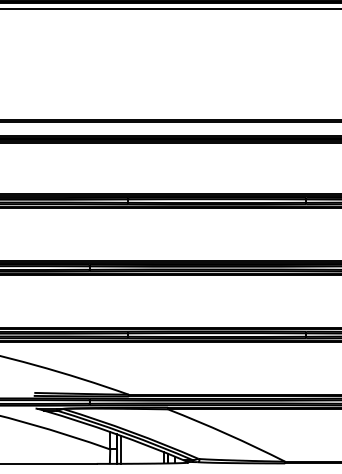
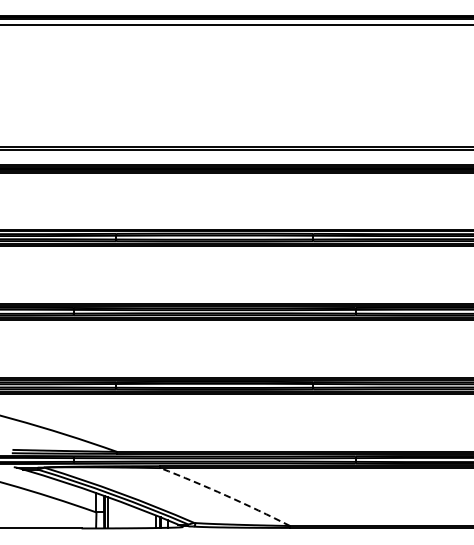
arc: (227, 434) -> (226, 495), solid -> dashed

